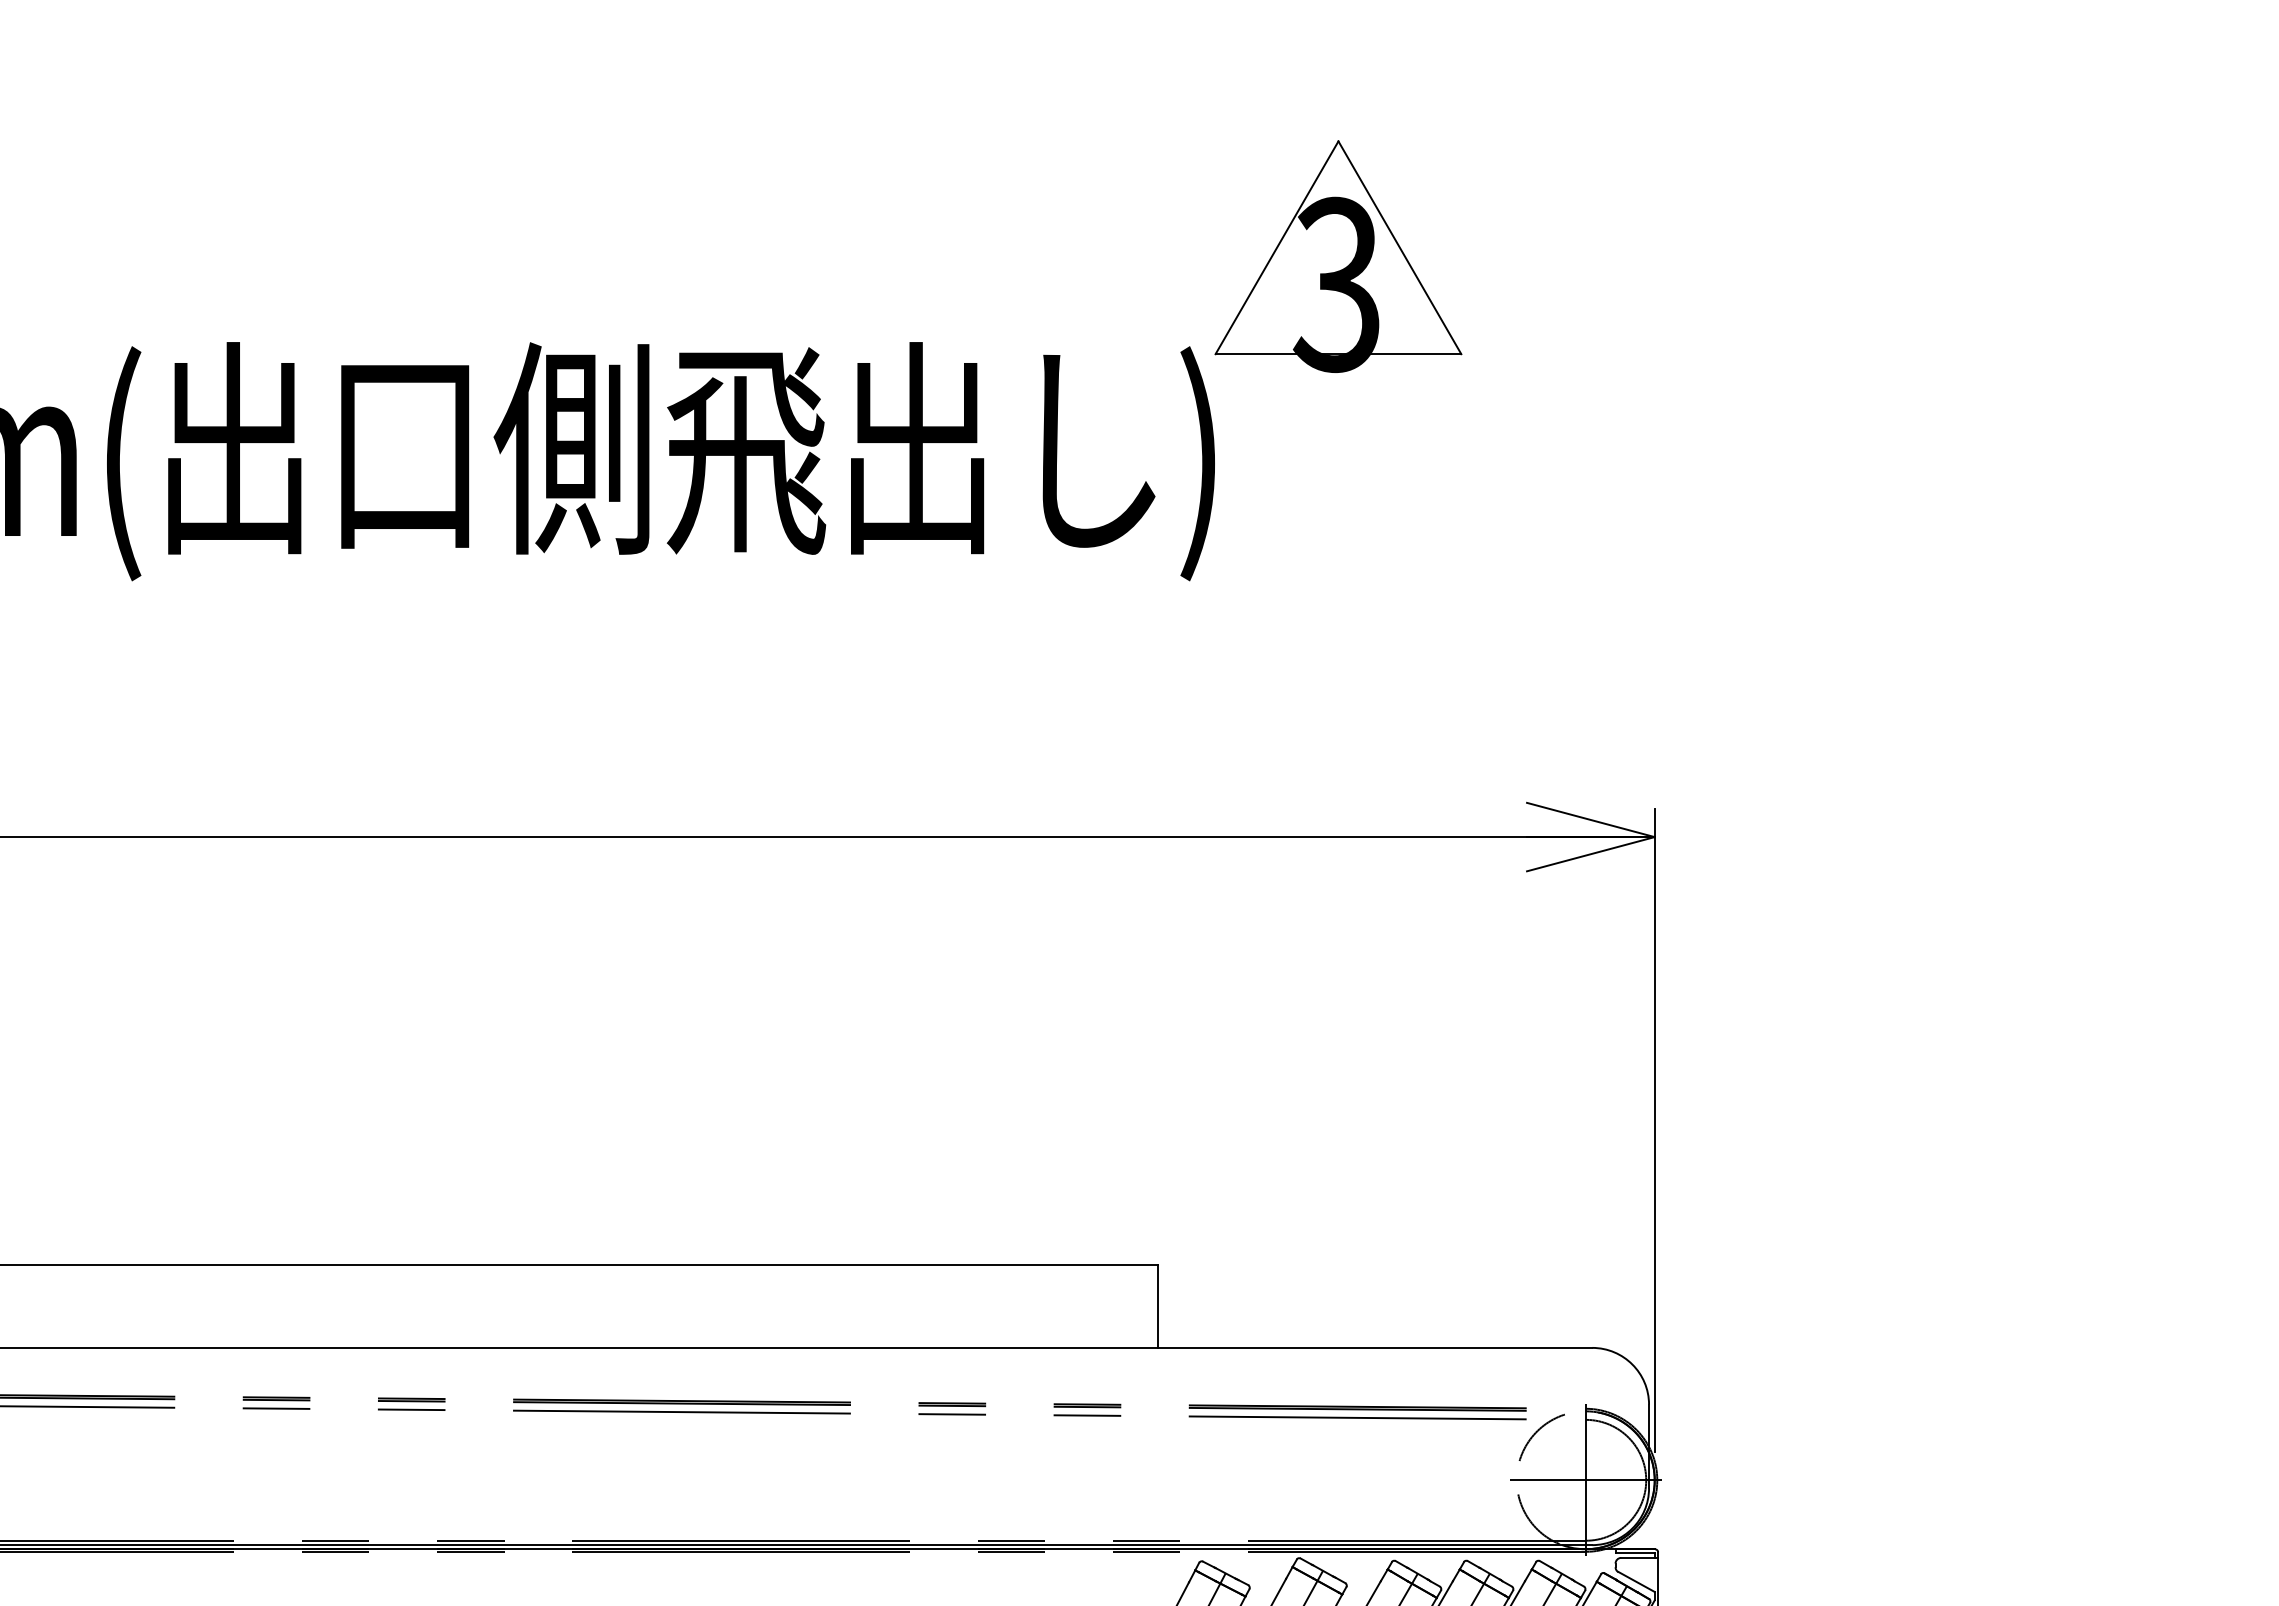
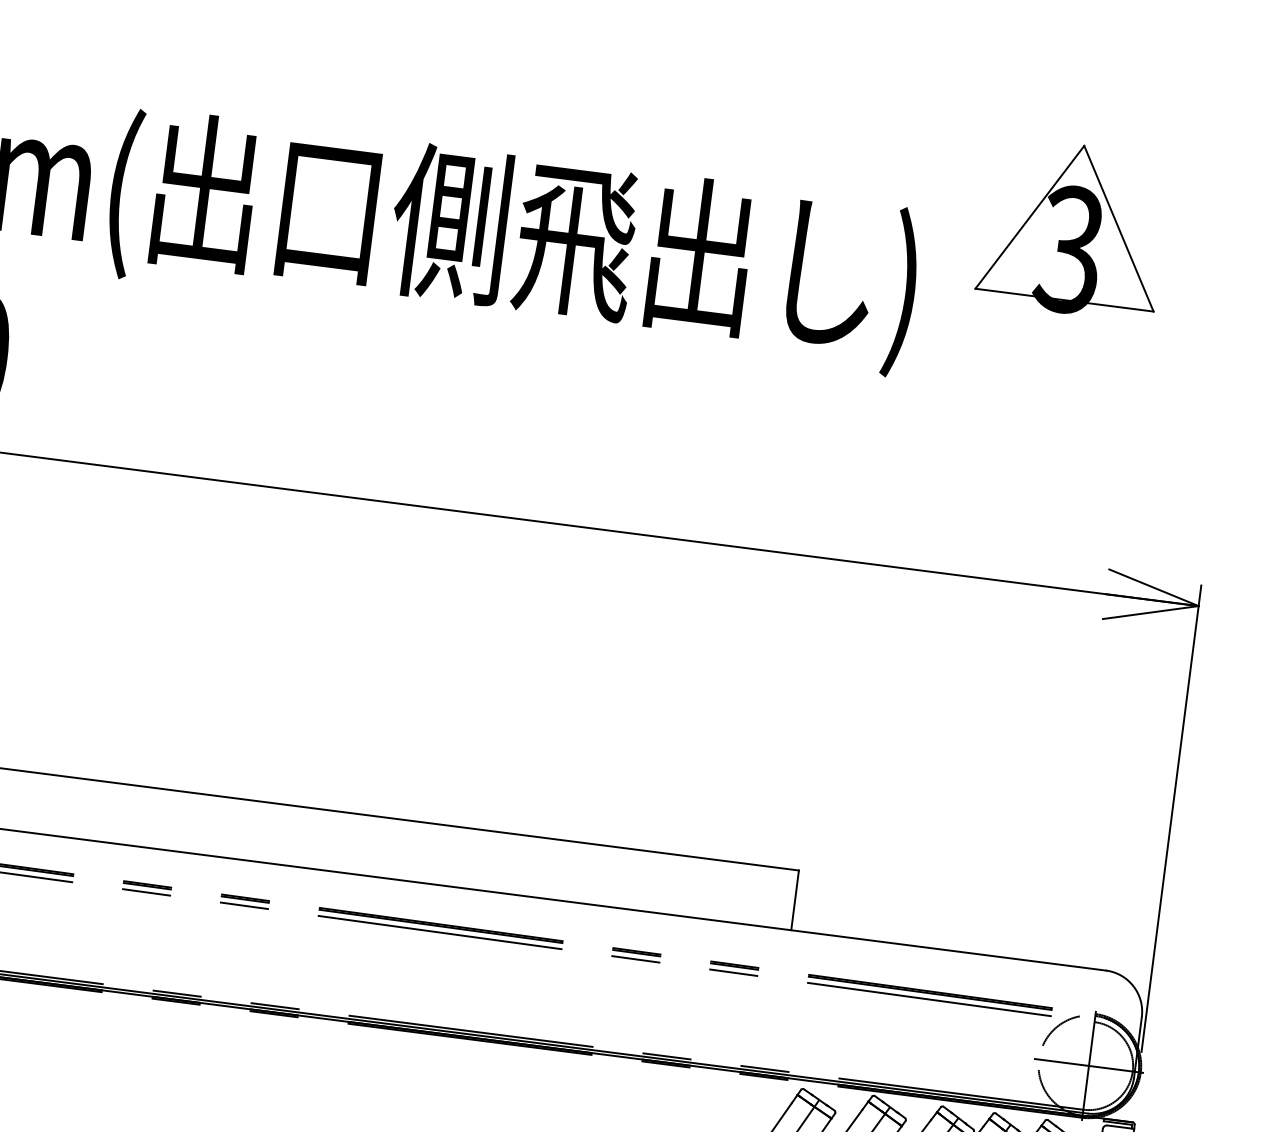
part: (1338, 256) -> (1073, 229), moved

